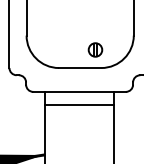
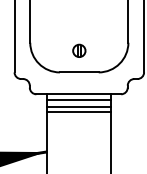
part: (95, 49) -> (79, 50), moved
line: (79, 97) -> (78, 99), added
line: (79, 110) -> (78, 111), added

